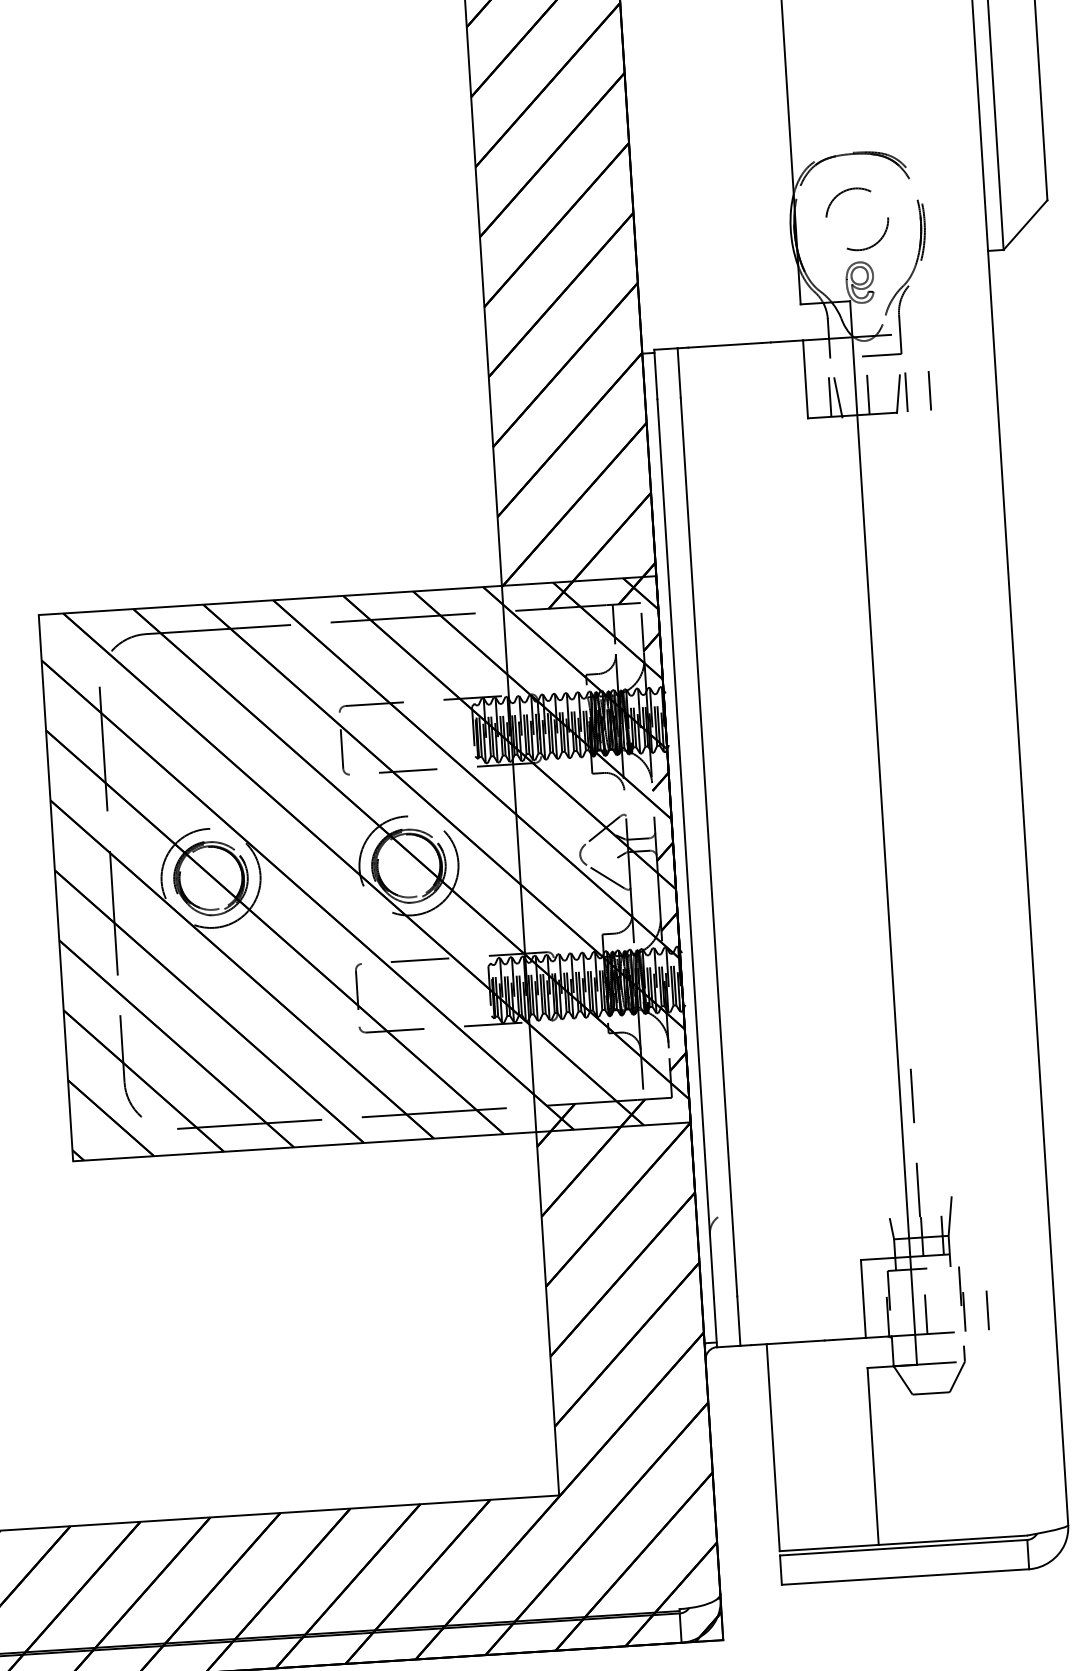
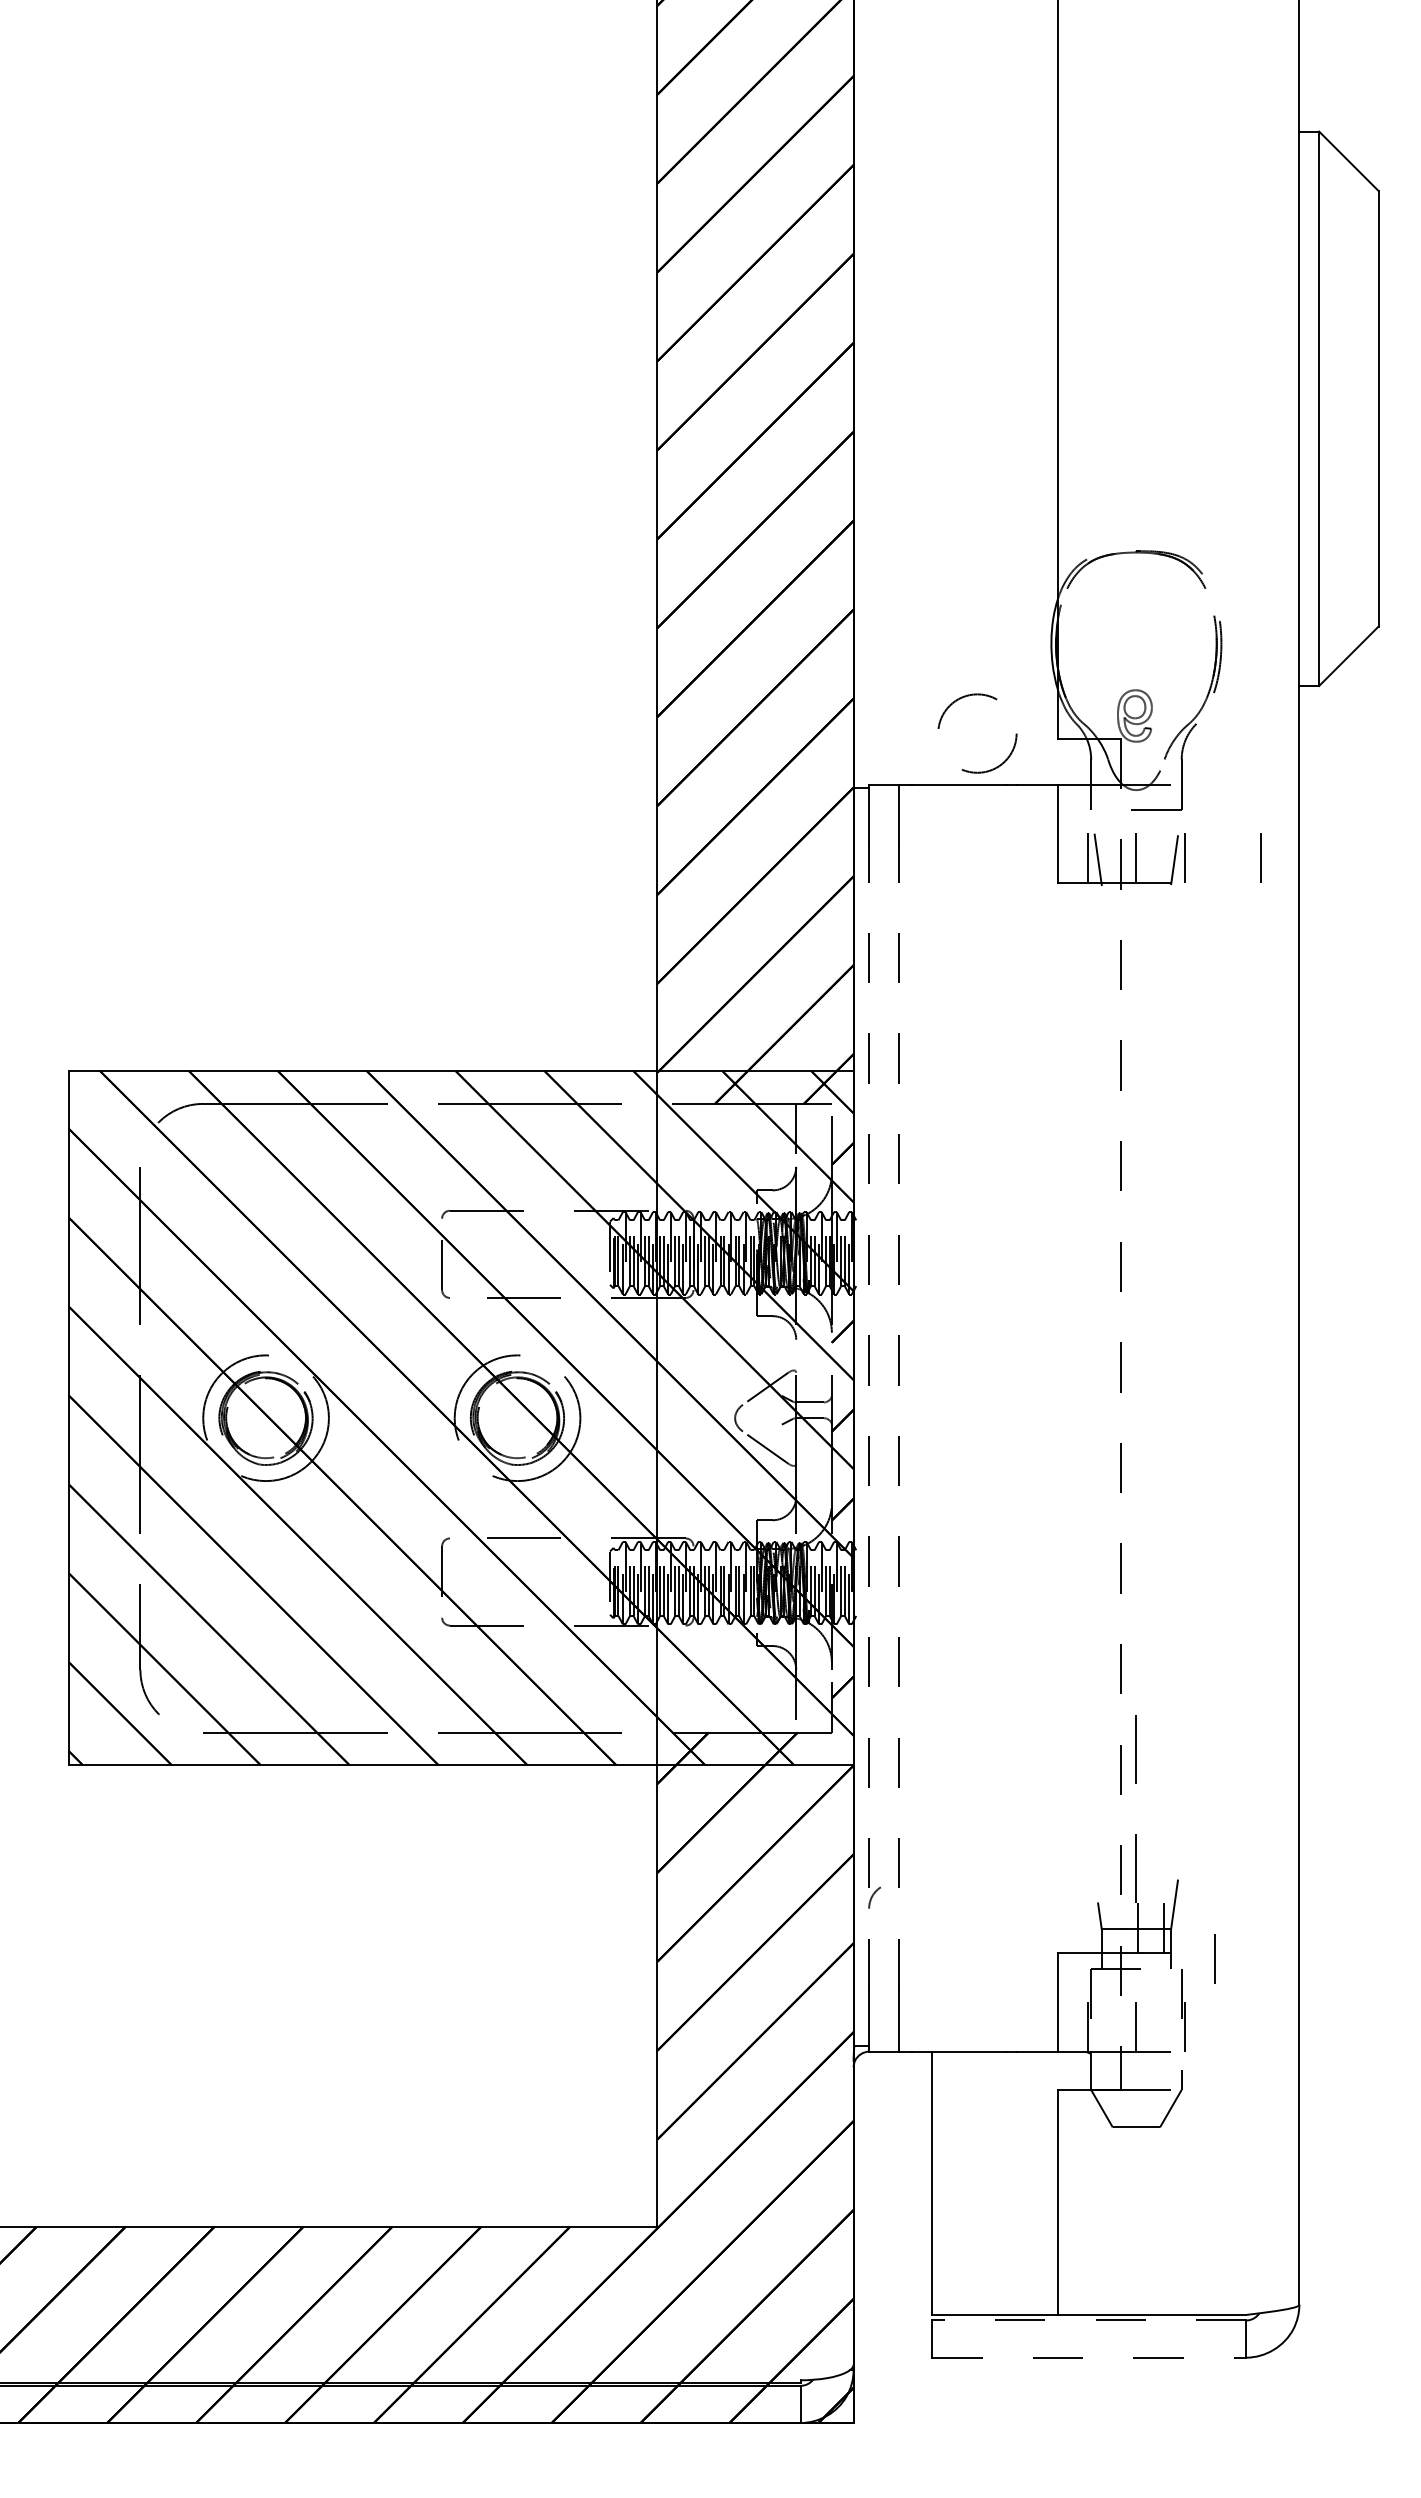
circle: (857, 219) -> (977, 733), moved
line: (929, 390) -> (1260, 857), moved
line: (883, 833) -> (1120, 1414), solid -> dashed
line: (708, 847) -> (898, 1418), solid -> dashed
line: (685, 848) -> (869, 1418), solid -> dashed
line: (987, 1310) -> (1214, 1958), moved
line: (903, 1547) -> (1088, 2320), solid -> dashed
line: (905, 1576) -> (1089, 2357), solid -> dashed

